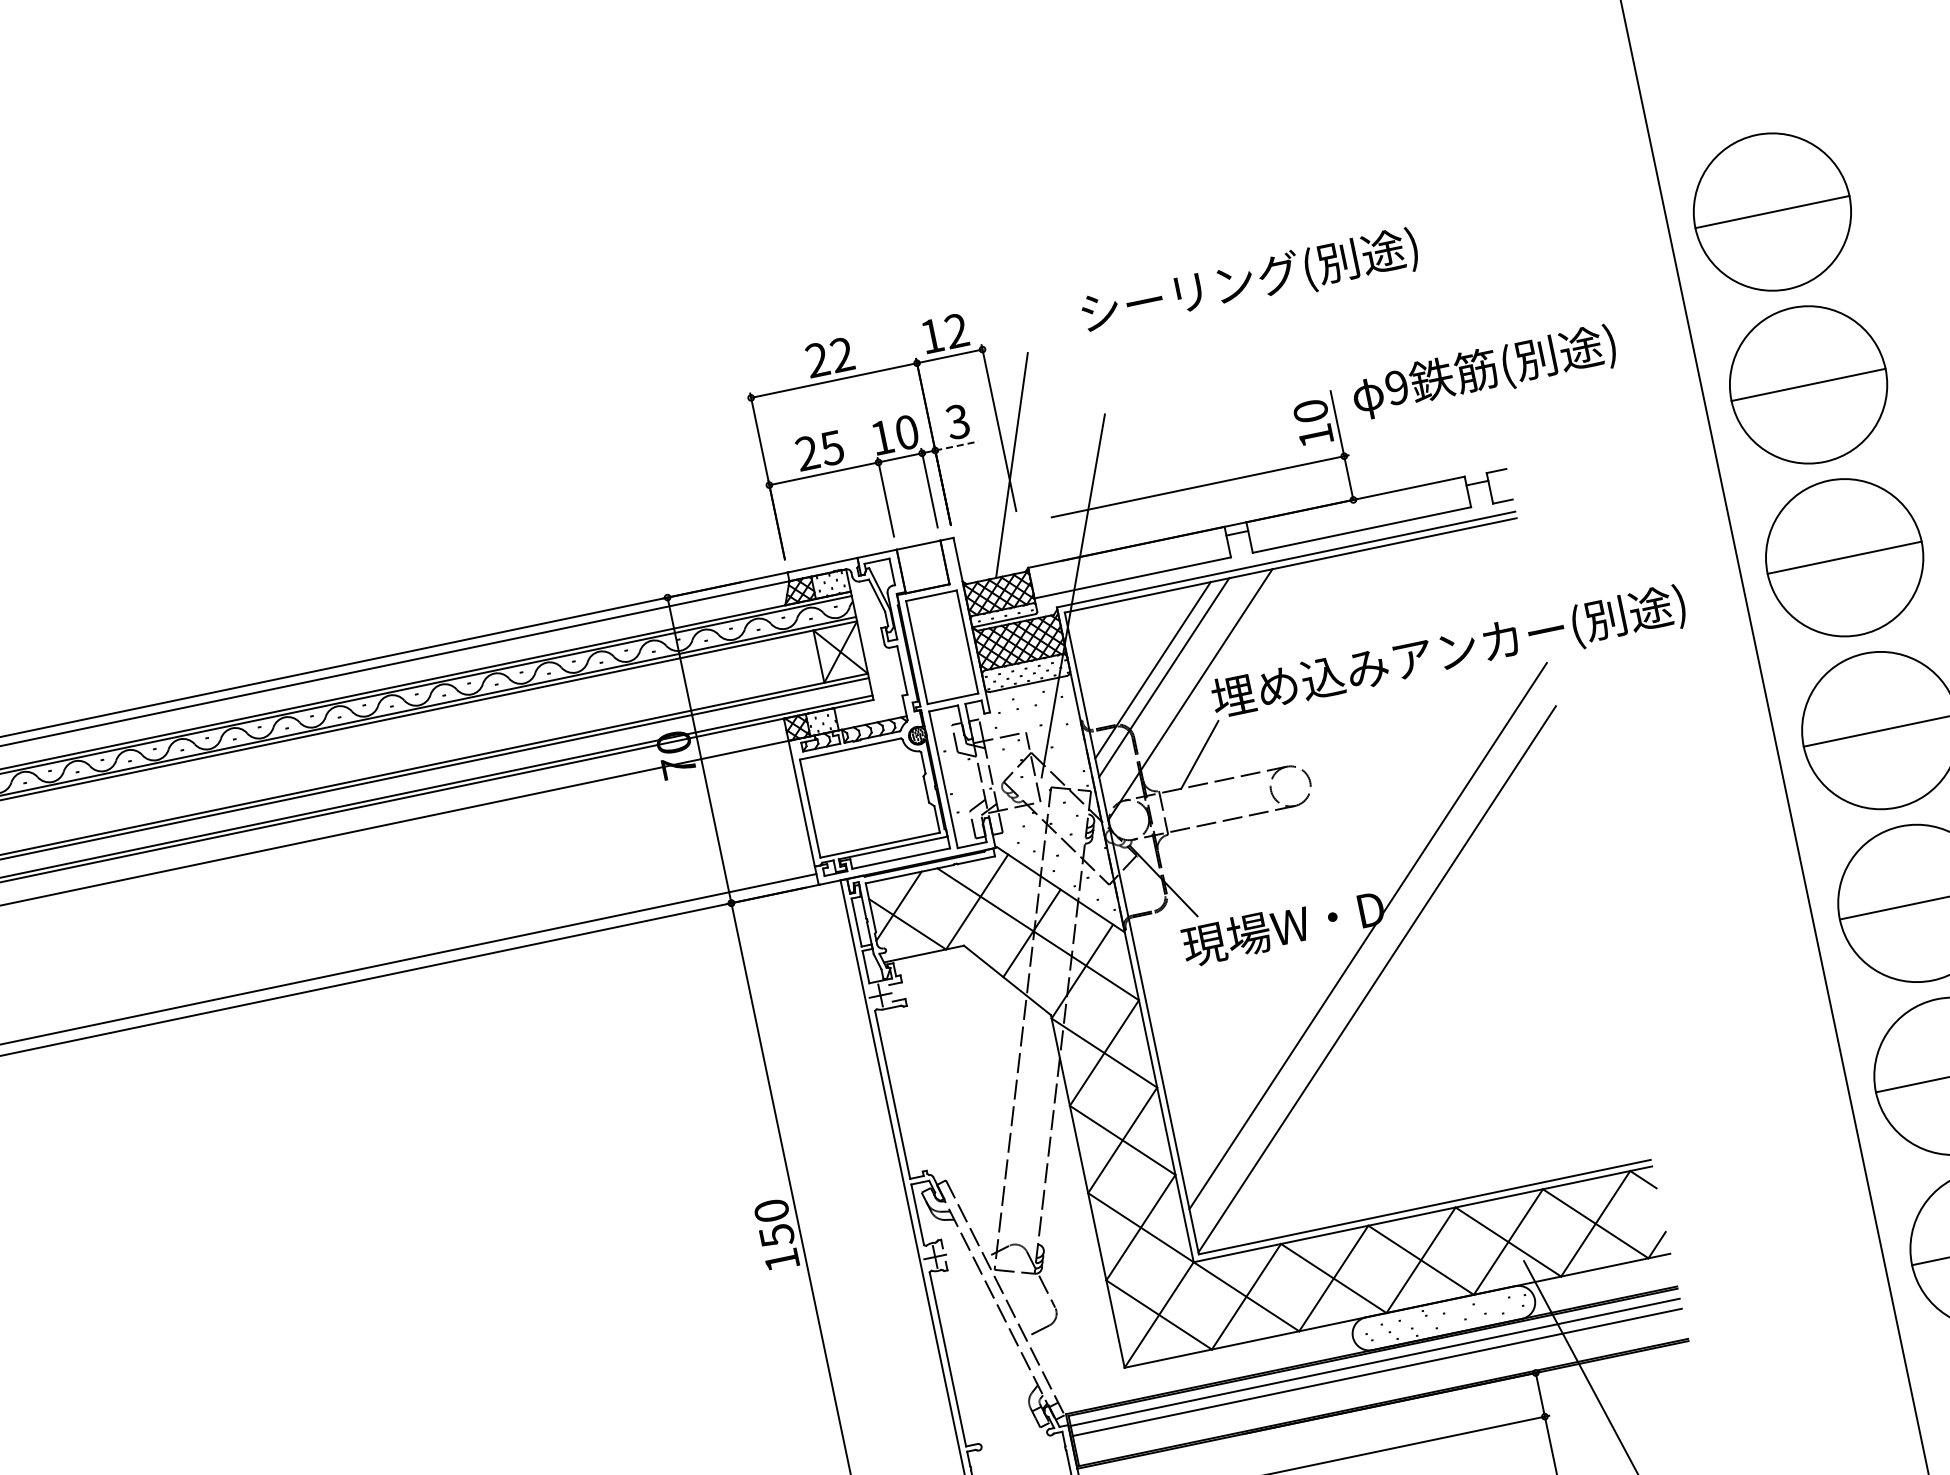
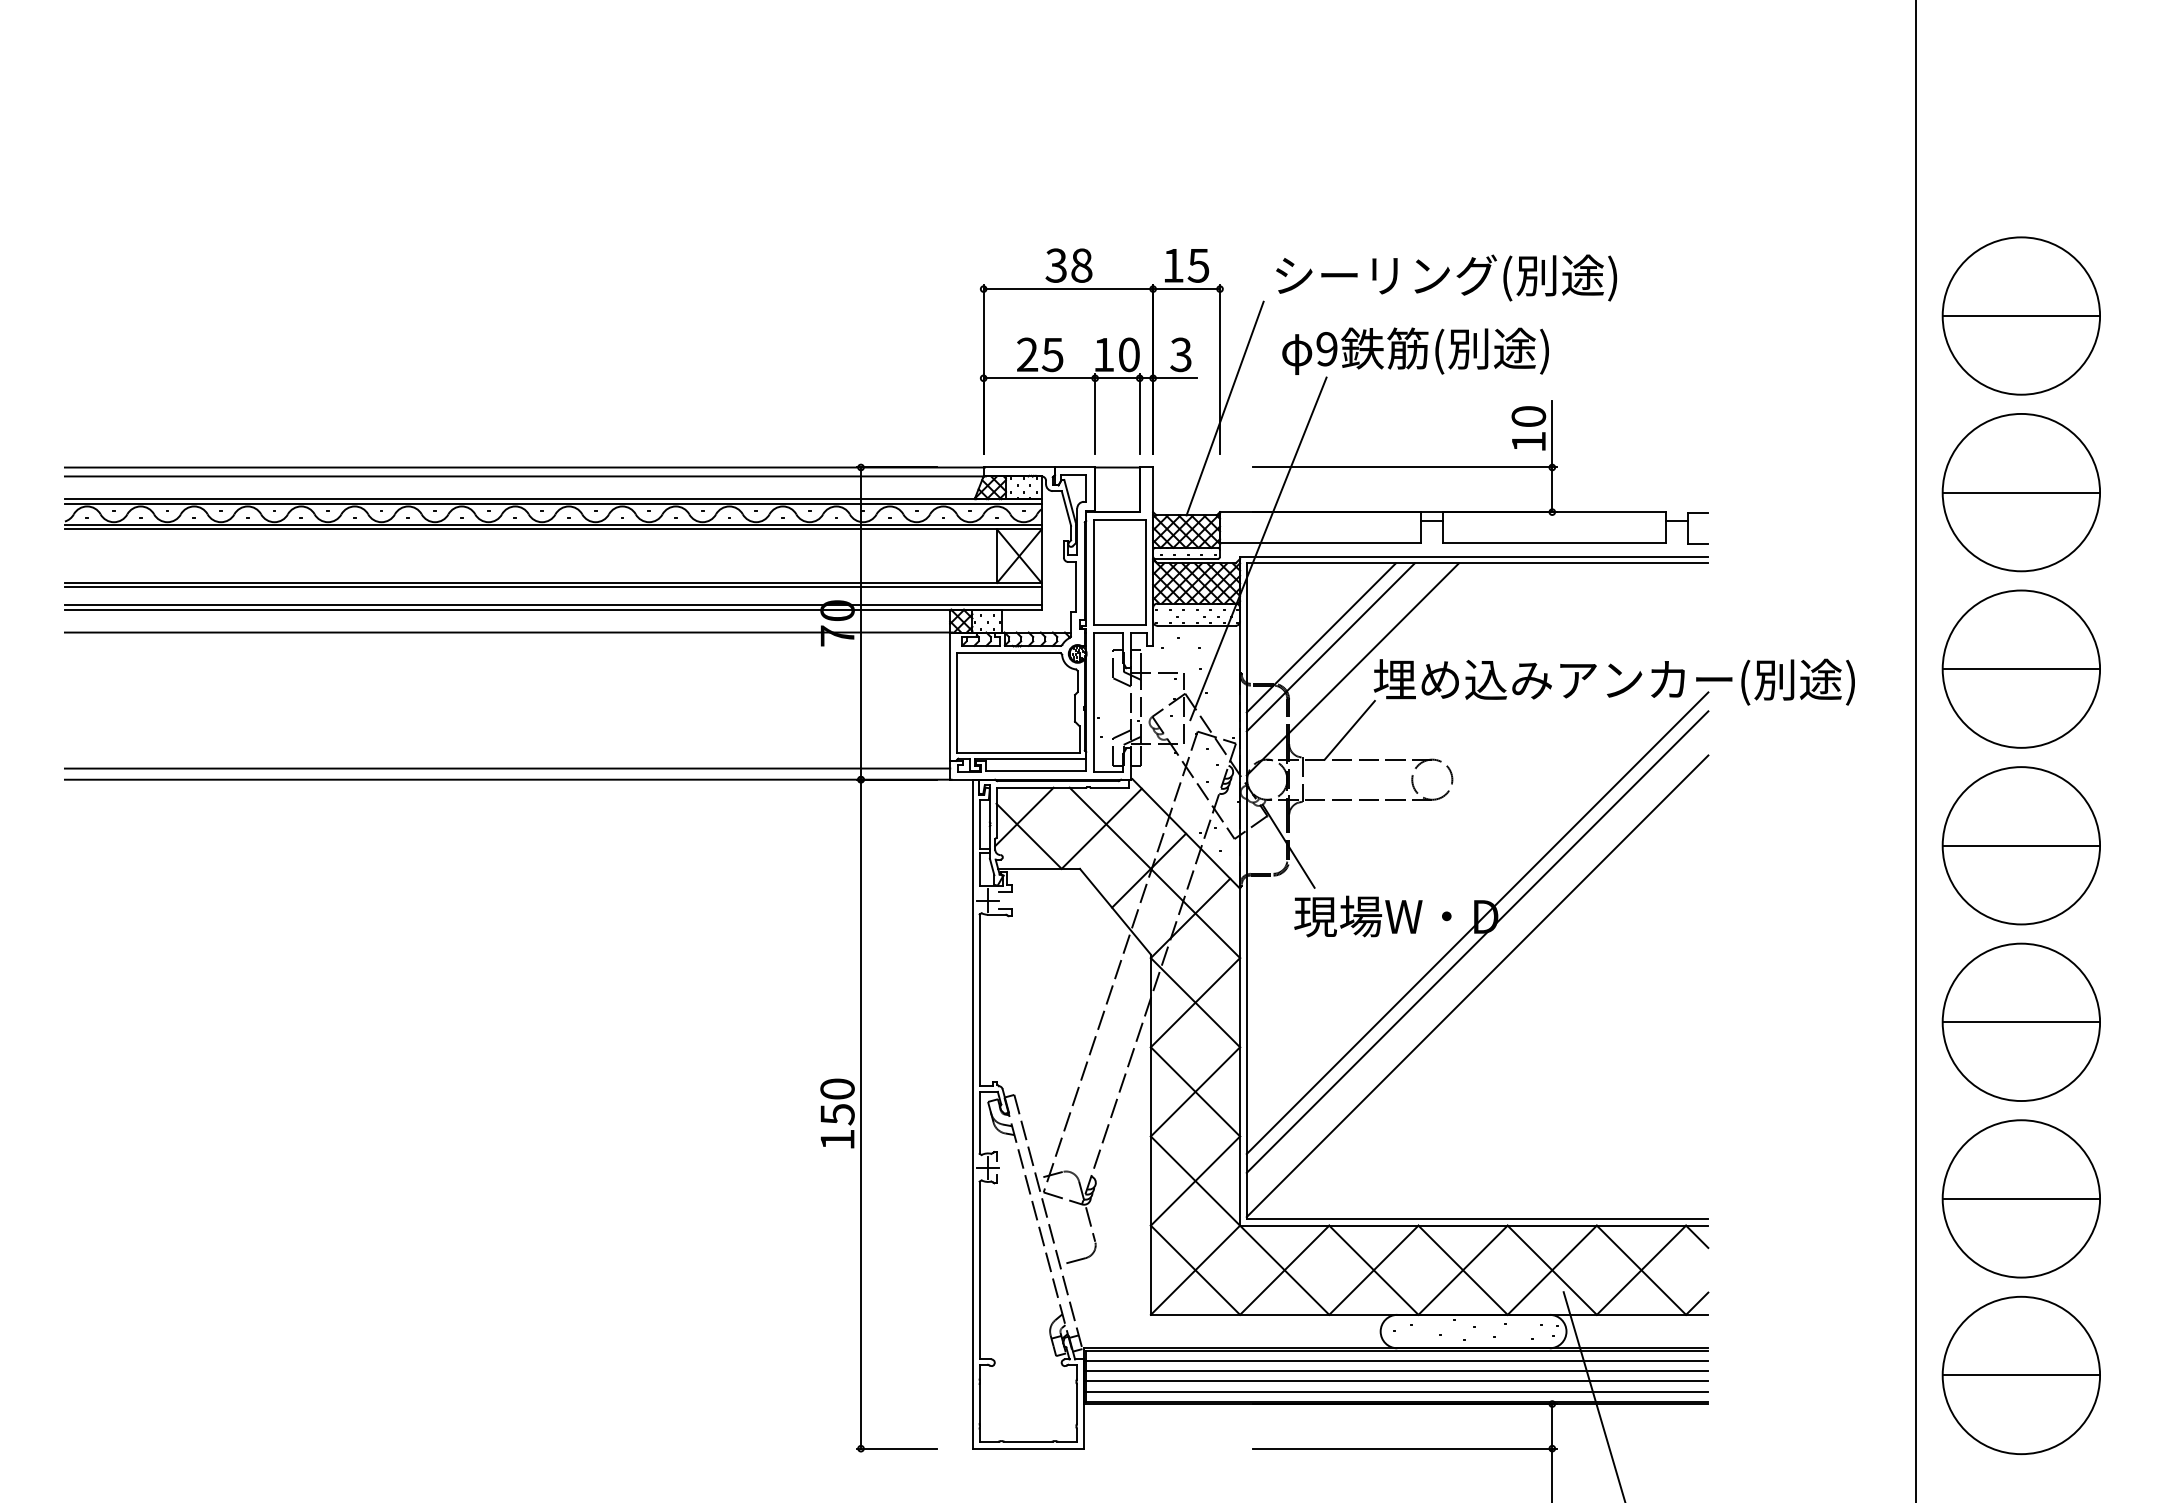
text: (1249, 281) -> (1446, 277), moved
text: (956, 330) -> (1198, 265), 12 -> 15
text: (829, 357) -> (1068, 265), 22 -> 38
text: (1483, 370) -> (1415, 350), moved
line: (957, 446) -> (1175, 378), dashed -> solid
line: (1364, 916) -> (1477, 922), added
line: (1379, 1382) -> (1397, 1381), added
line: (1381, 1392) -> (1397, 1391), added

